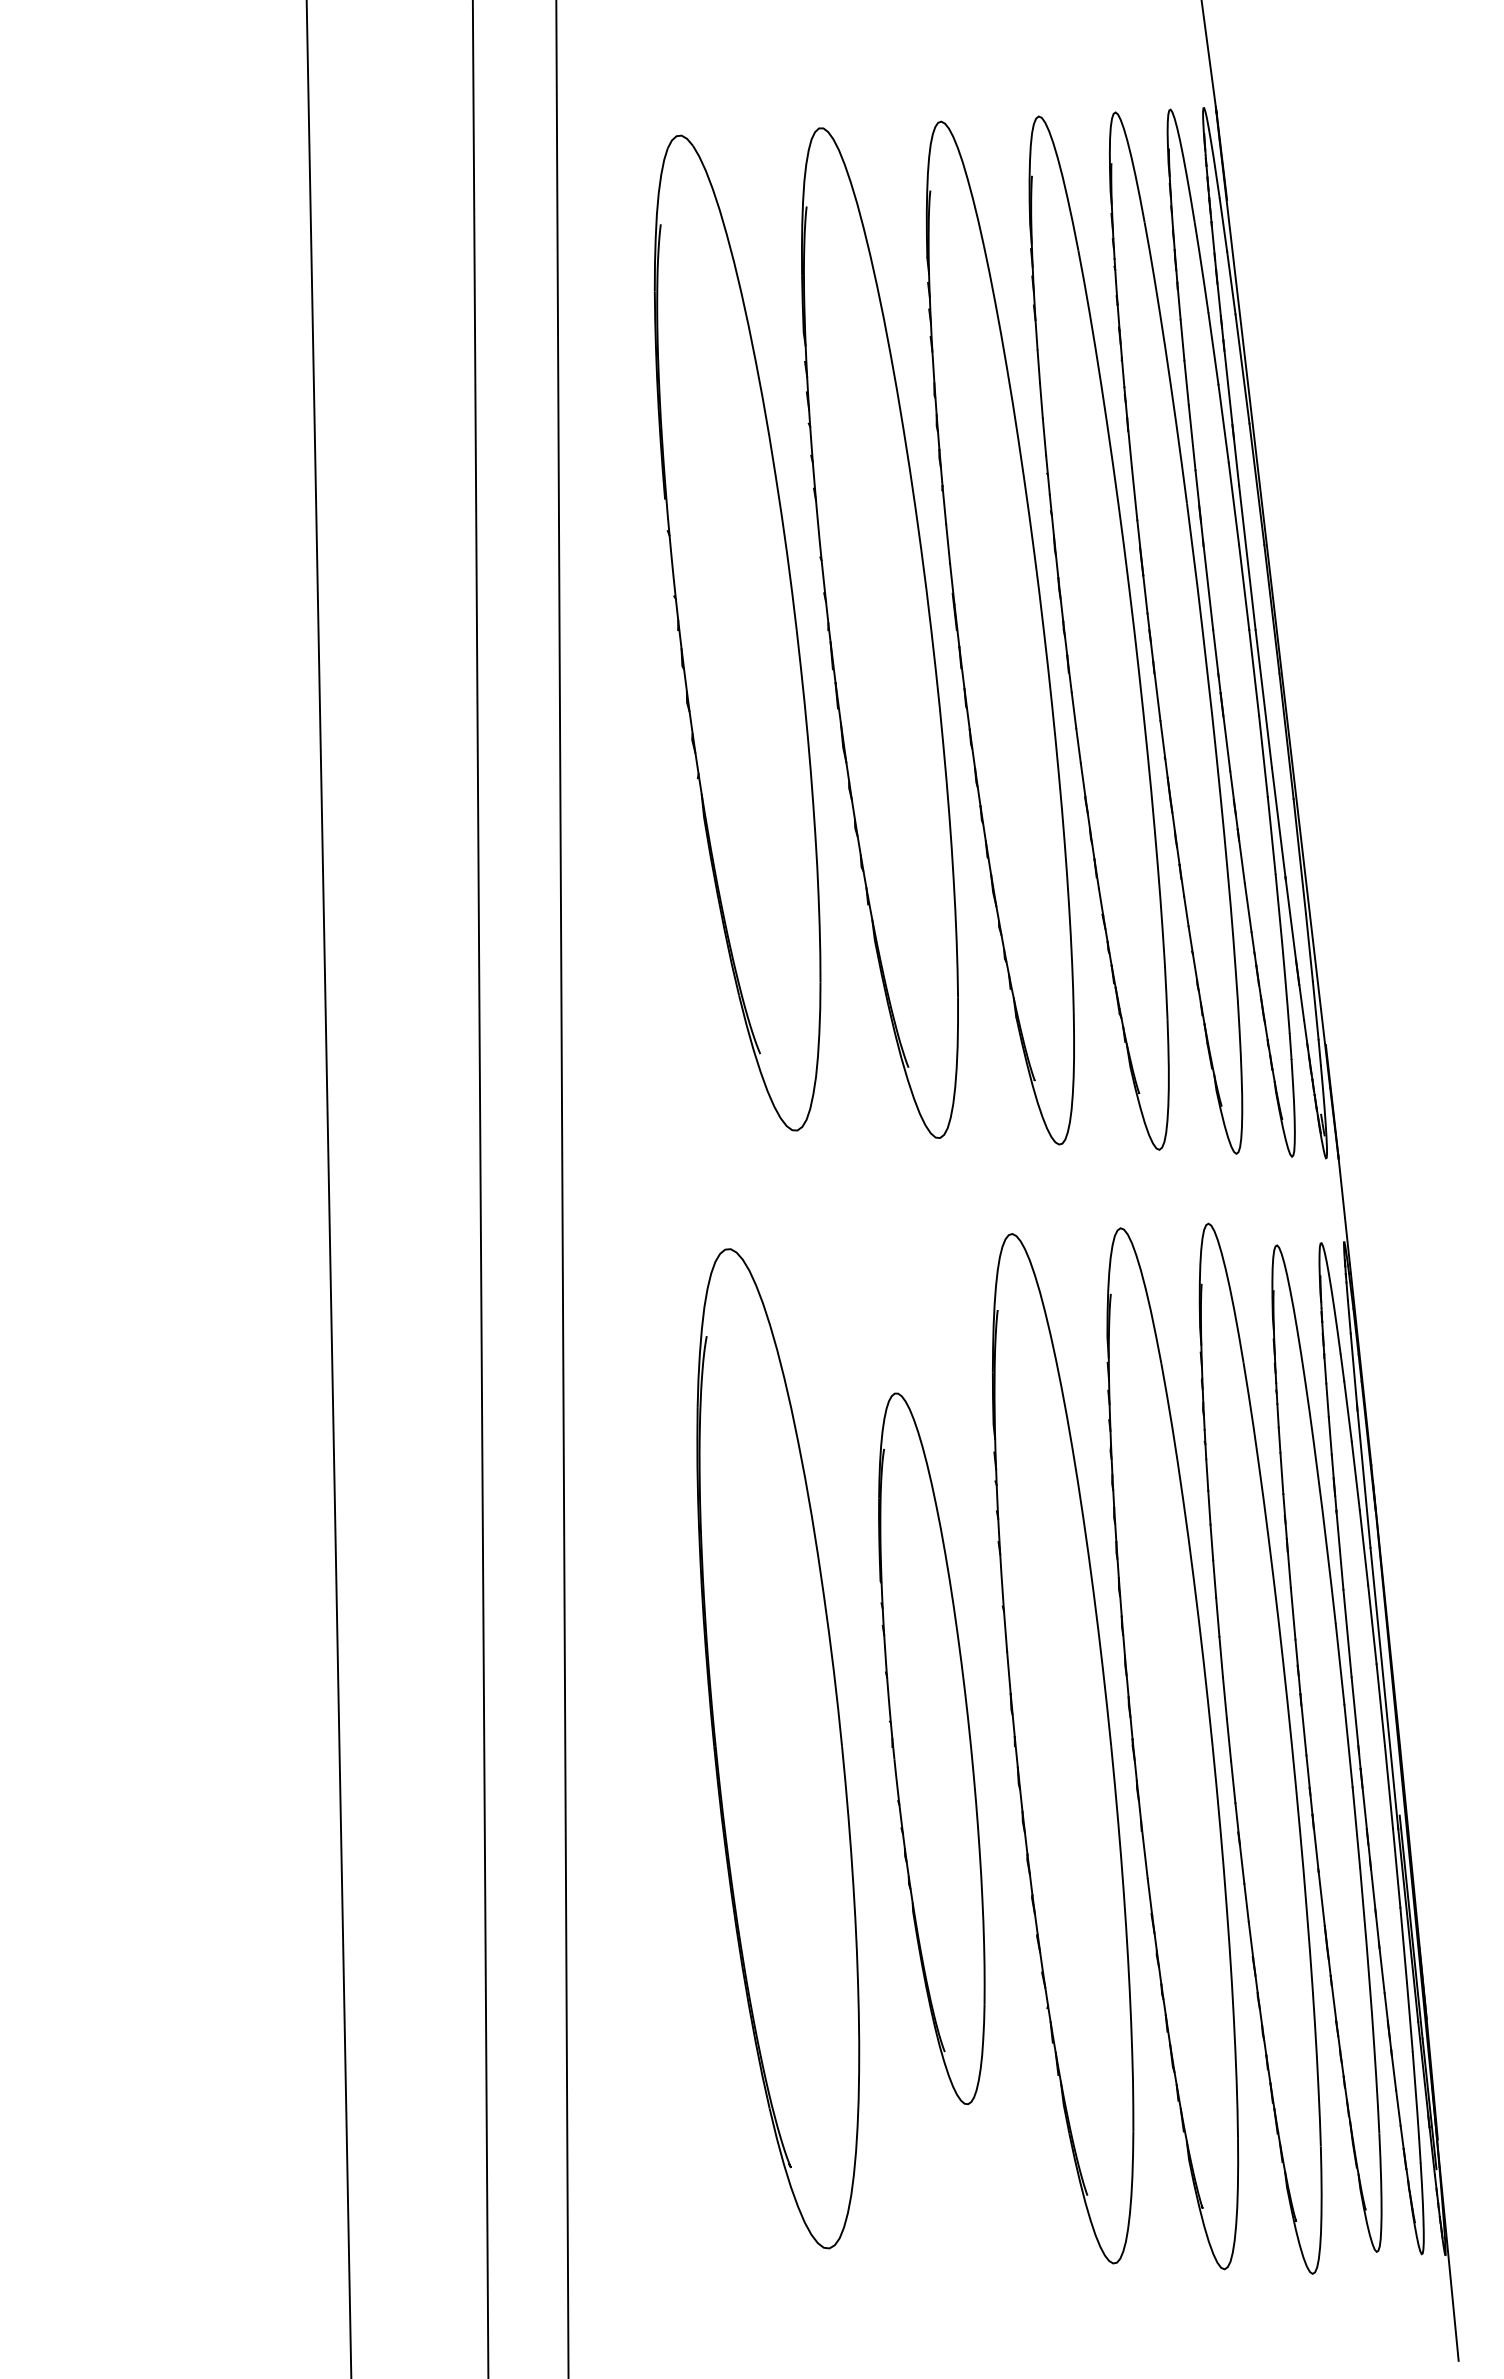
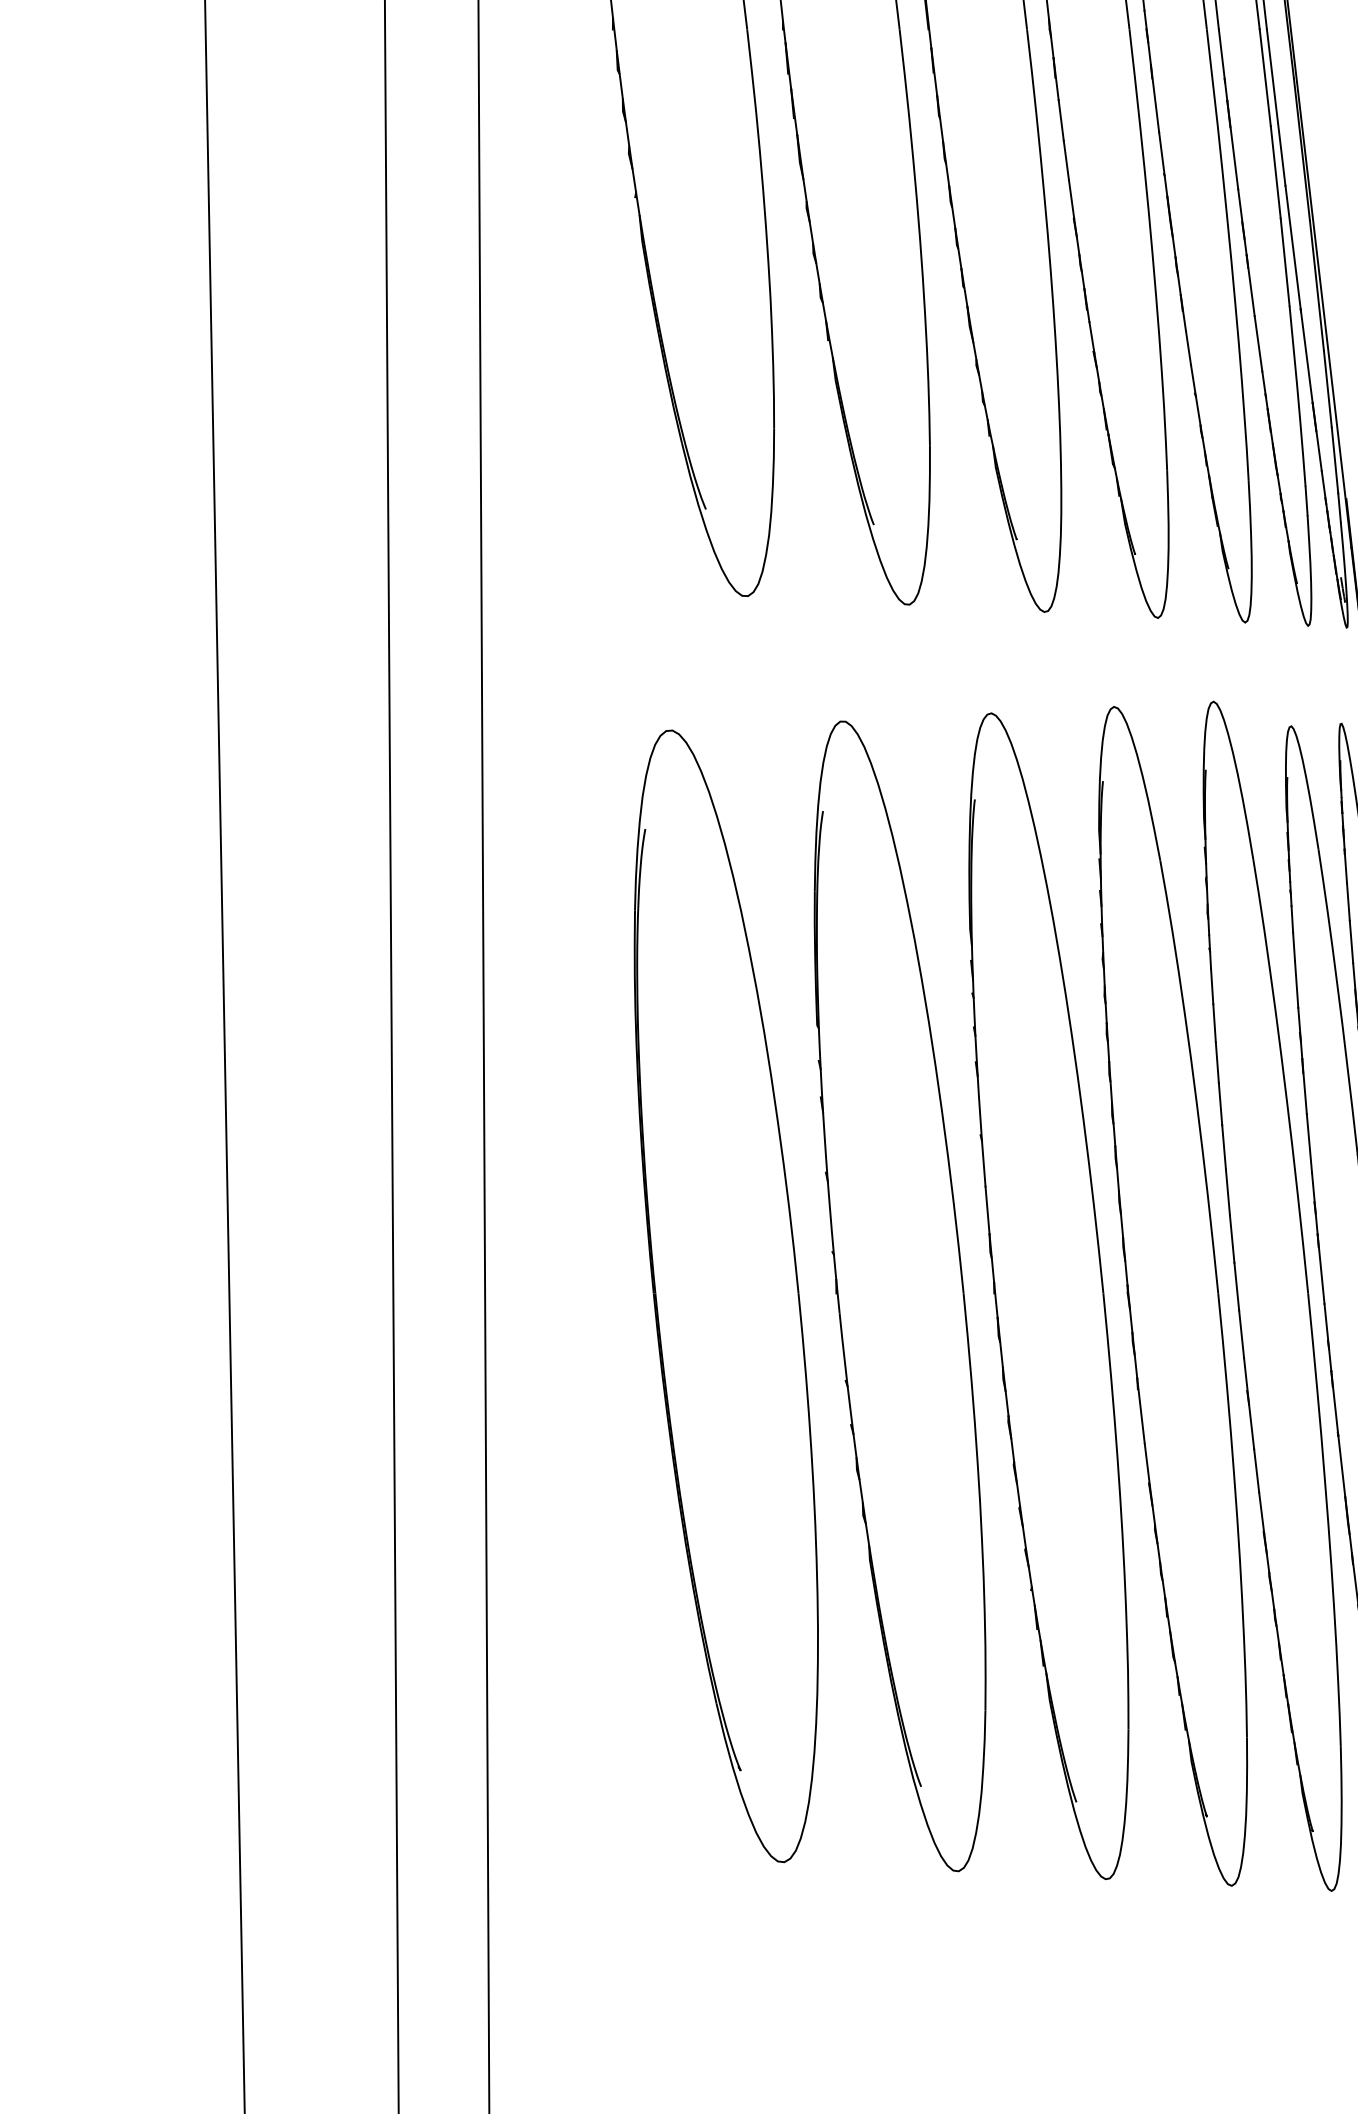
part: (931, 1748) -> (899, 1296), size x1.43

